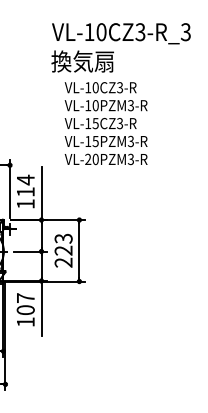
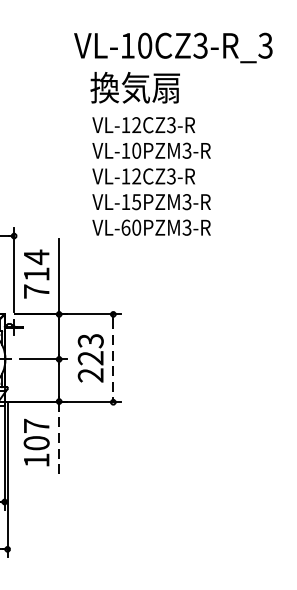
text: (82, 61) -> (134, 87), moved
text: (95, 87) -> (136, 124), VL-10CZ3-R -> VL-12CZ3-R
text: (95, 123) -> (136, 176), VL-15CZ3-R -> VL-12CZ3-R
text: (88, 159) -> (126, 227), VL-20PZM3-R -> VL-60PZM3-R
text: (25, 203) -> (36, 290), 114 -> 714
line: (79, 251) -> (113, 359), solid -> dashed
line: (41, 309) -> (59, 442), solid -> dashed

